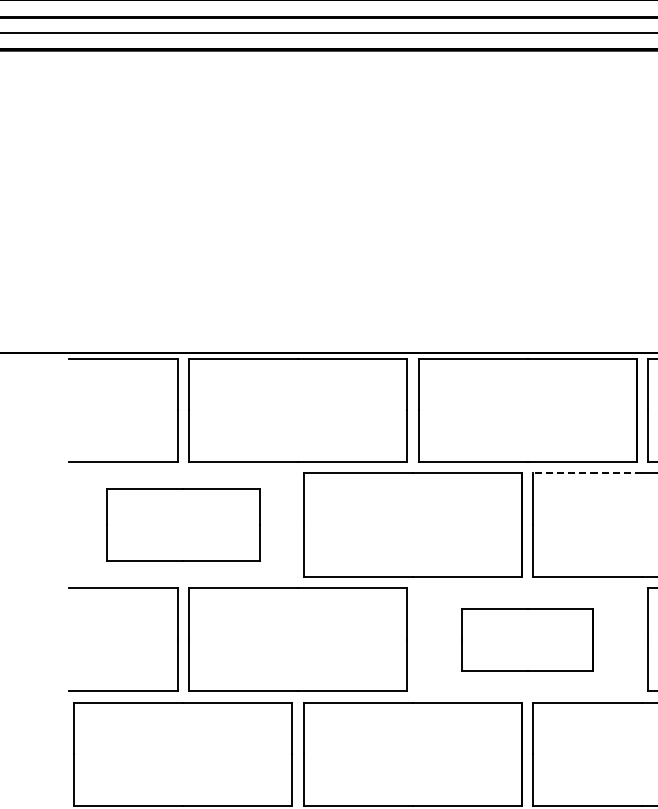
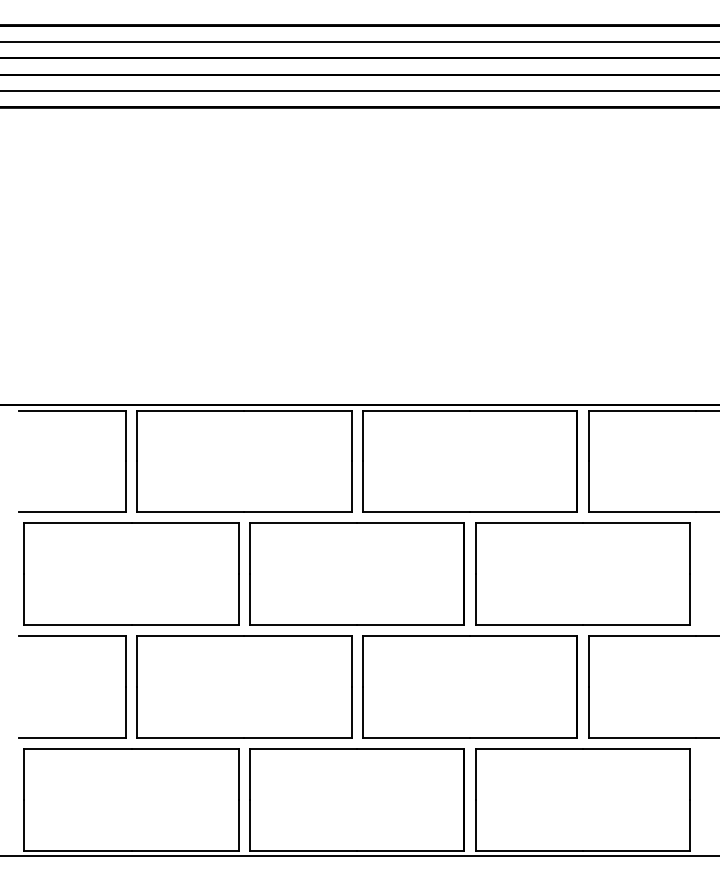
line: (588, 473) -> (529, 523), dashed -> solid
part: (183, 524) -> (131, 573), size x1.43
part: (527, 639) -> (469, 686), size x1.67

